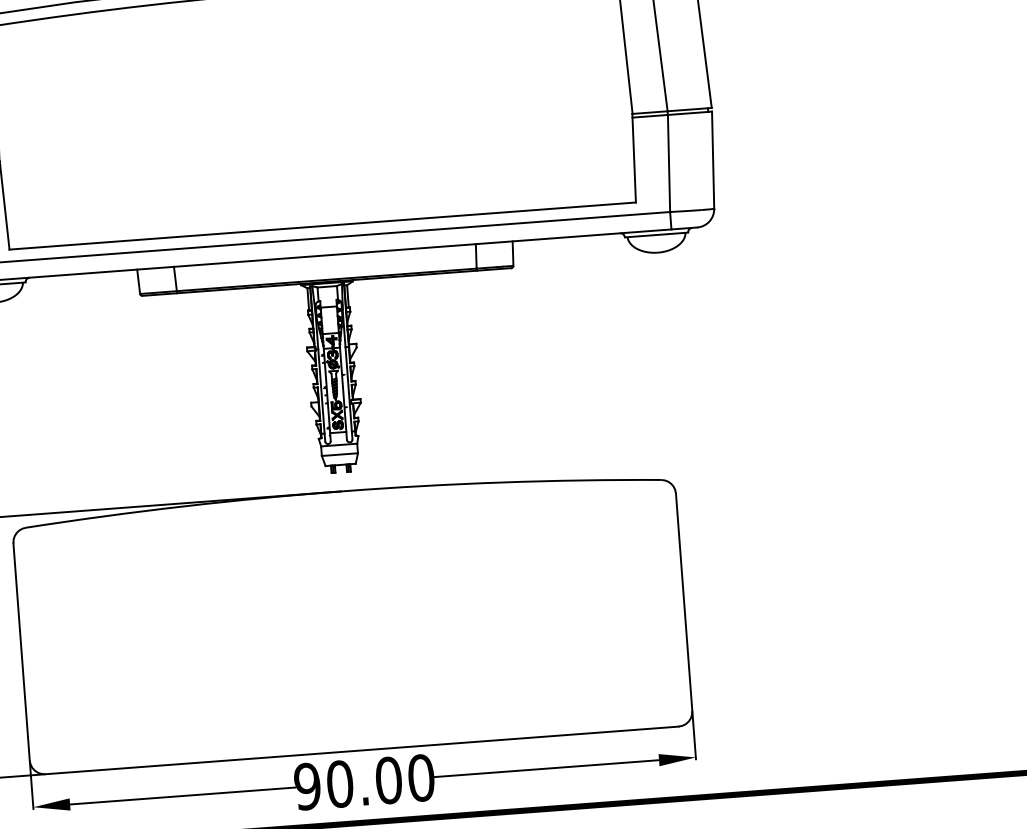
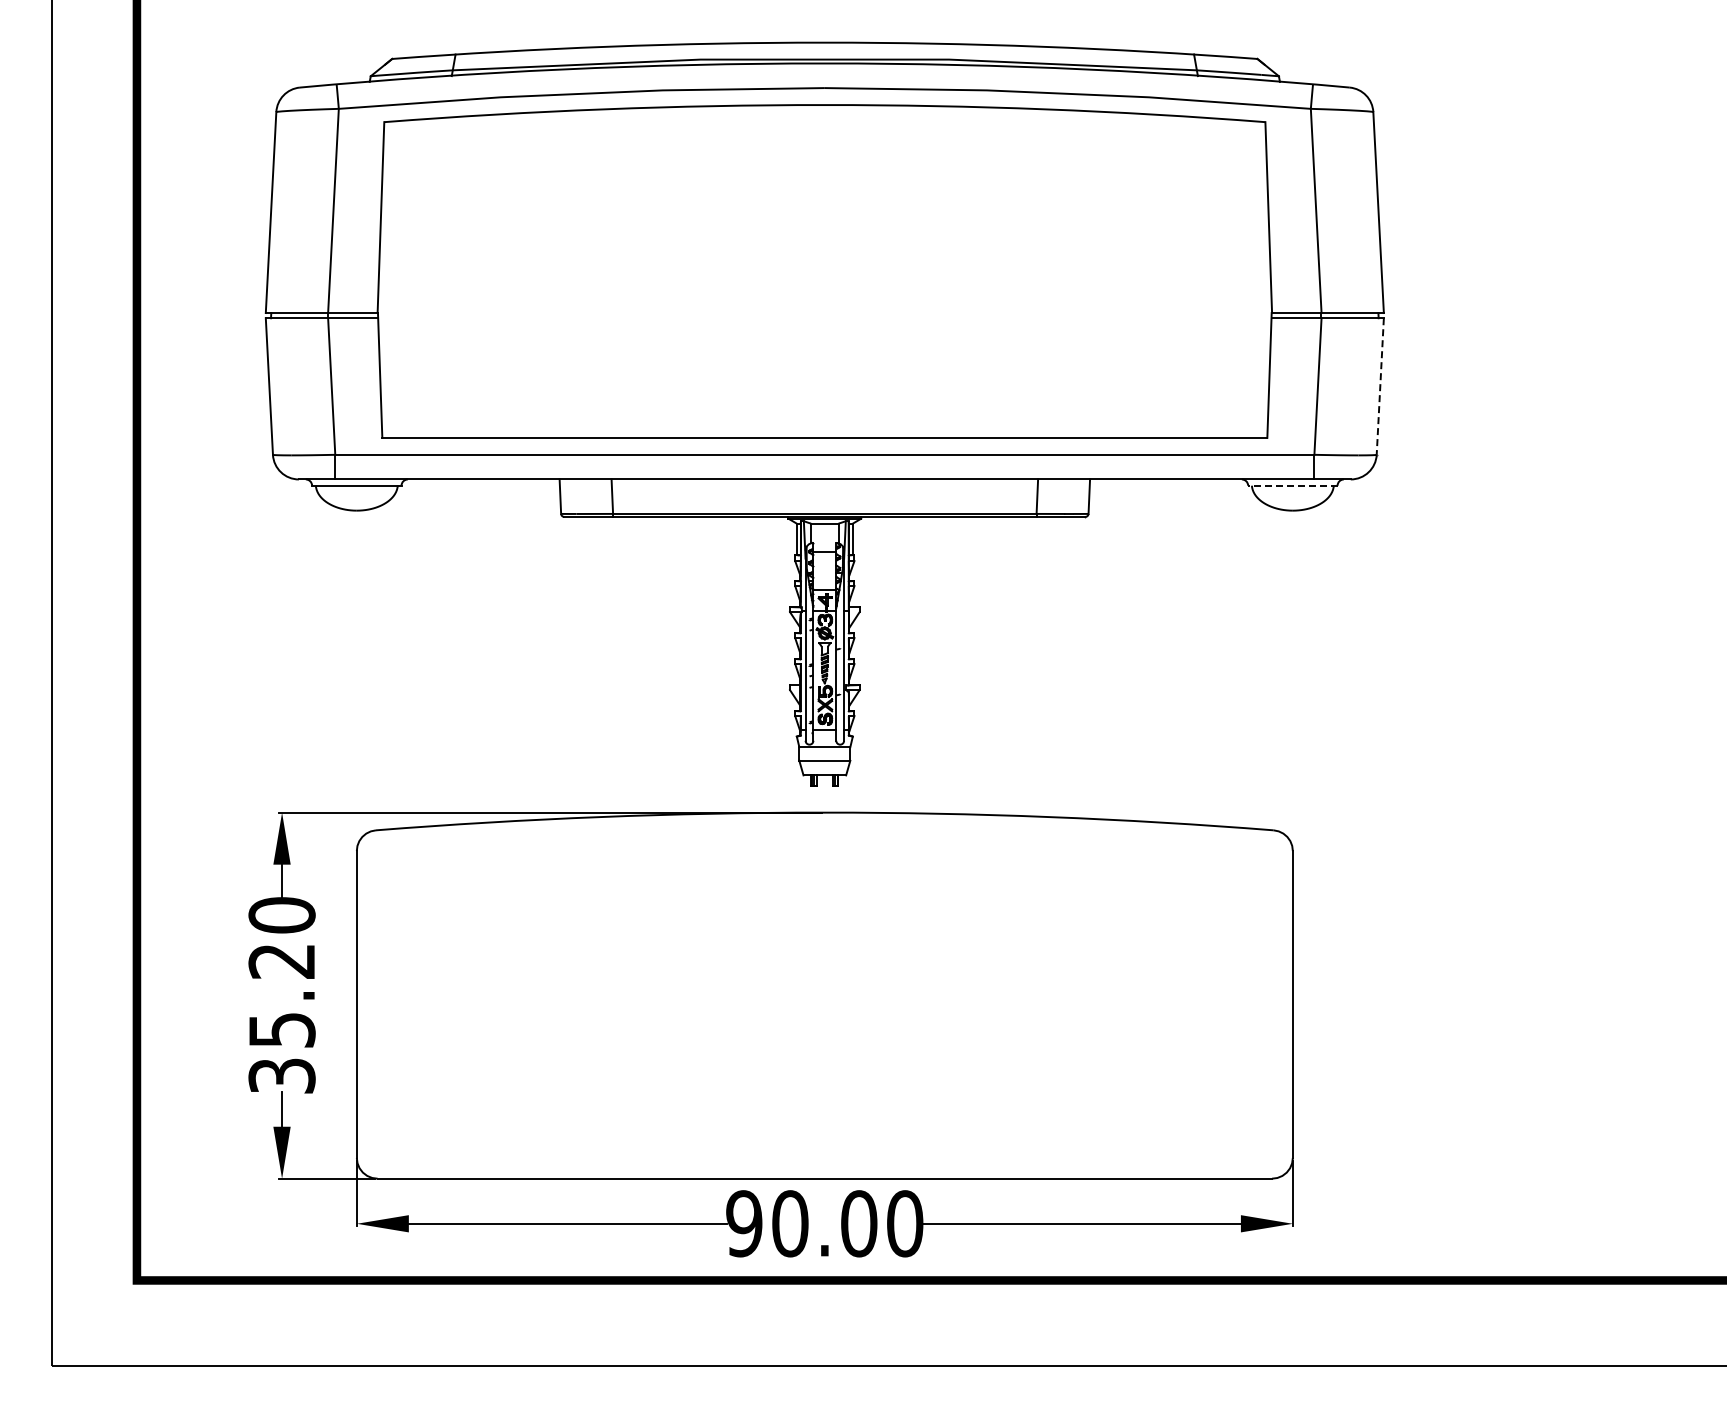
line: (713, 160) -> (1380, 387), solid -> dashed
line: (656, 234) -> (1292, 485), solid -> dashed

